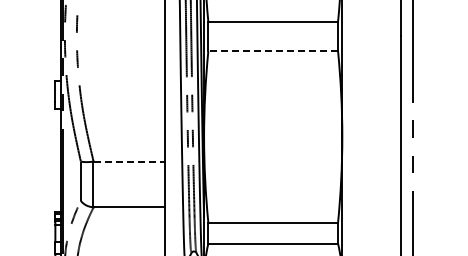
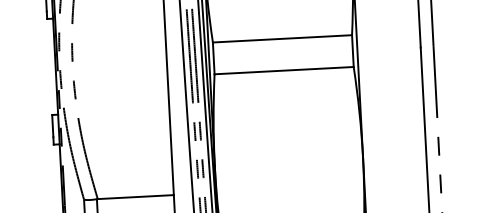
line: (273, 51) -> (284, 70), dashed -> solid
line: (129, 161) -> (136, 196), dashed -> solid

